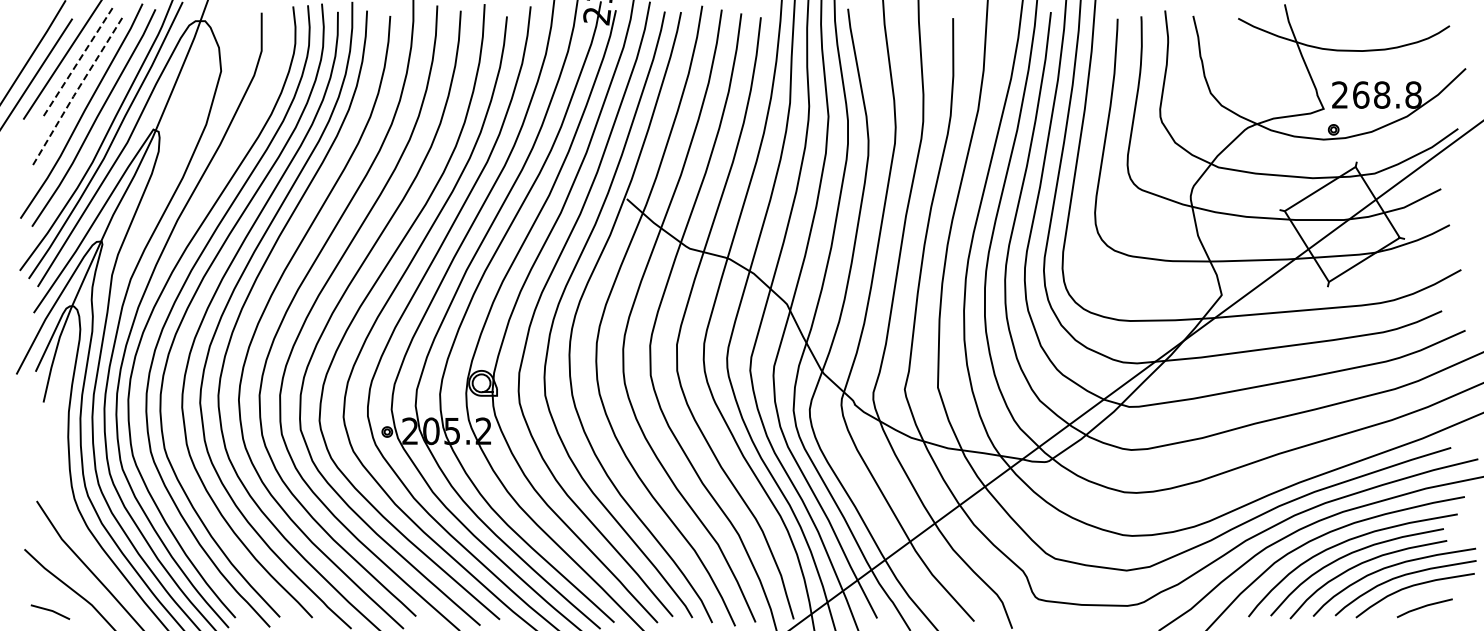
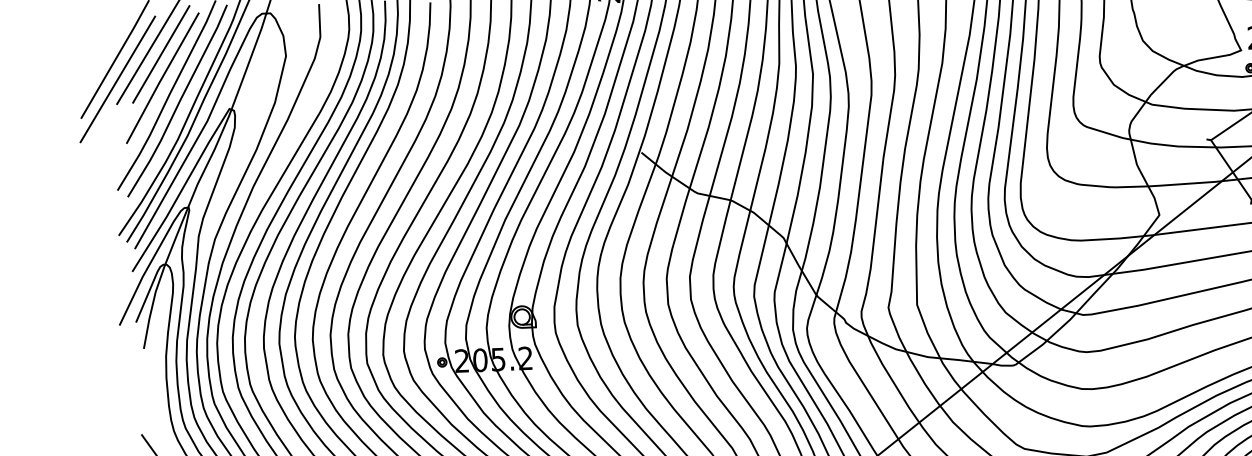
line: (77, 63) -> (161, 54), dashed -> solid
line: (77, 90) -> (162, 77), dashed -> solid

